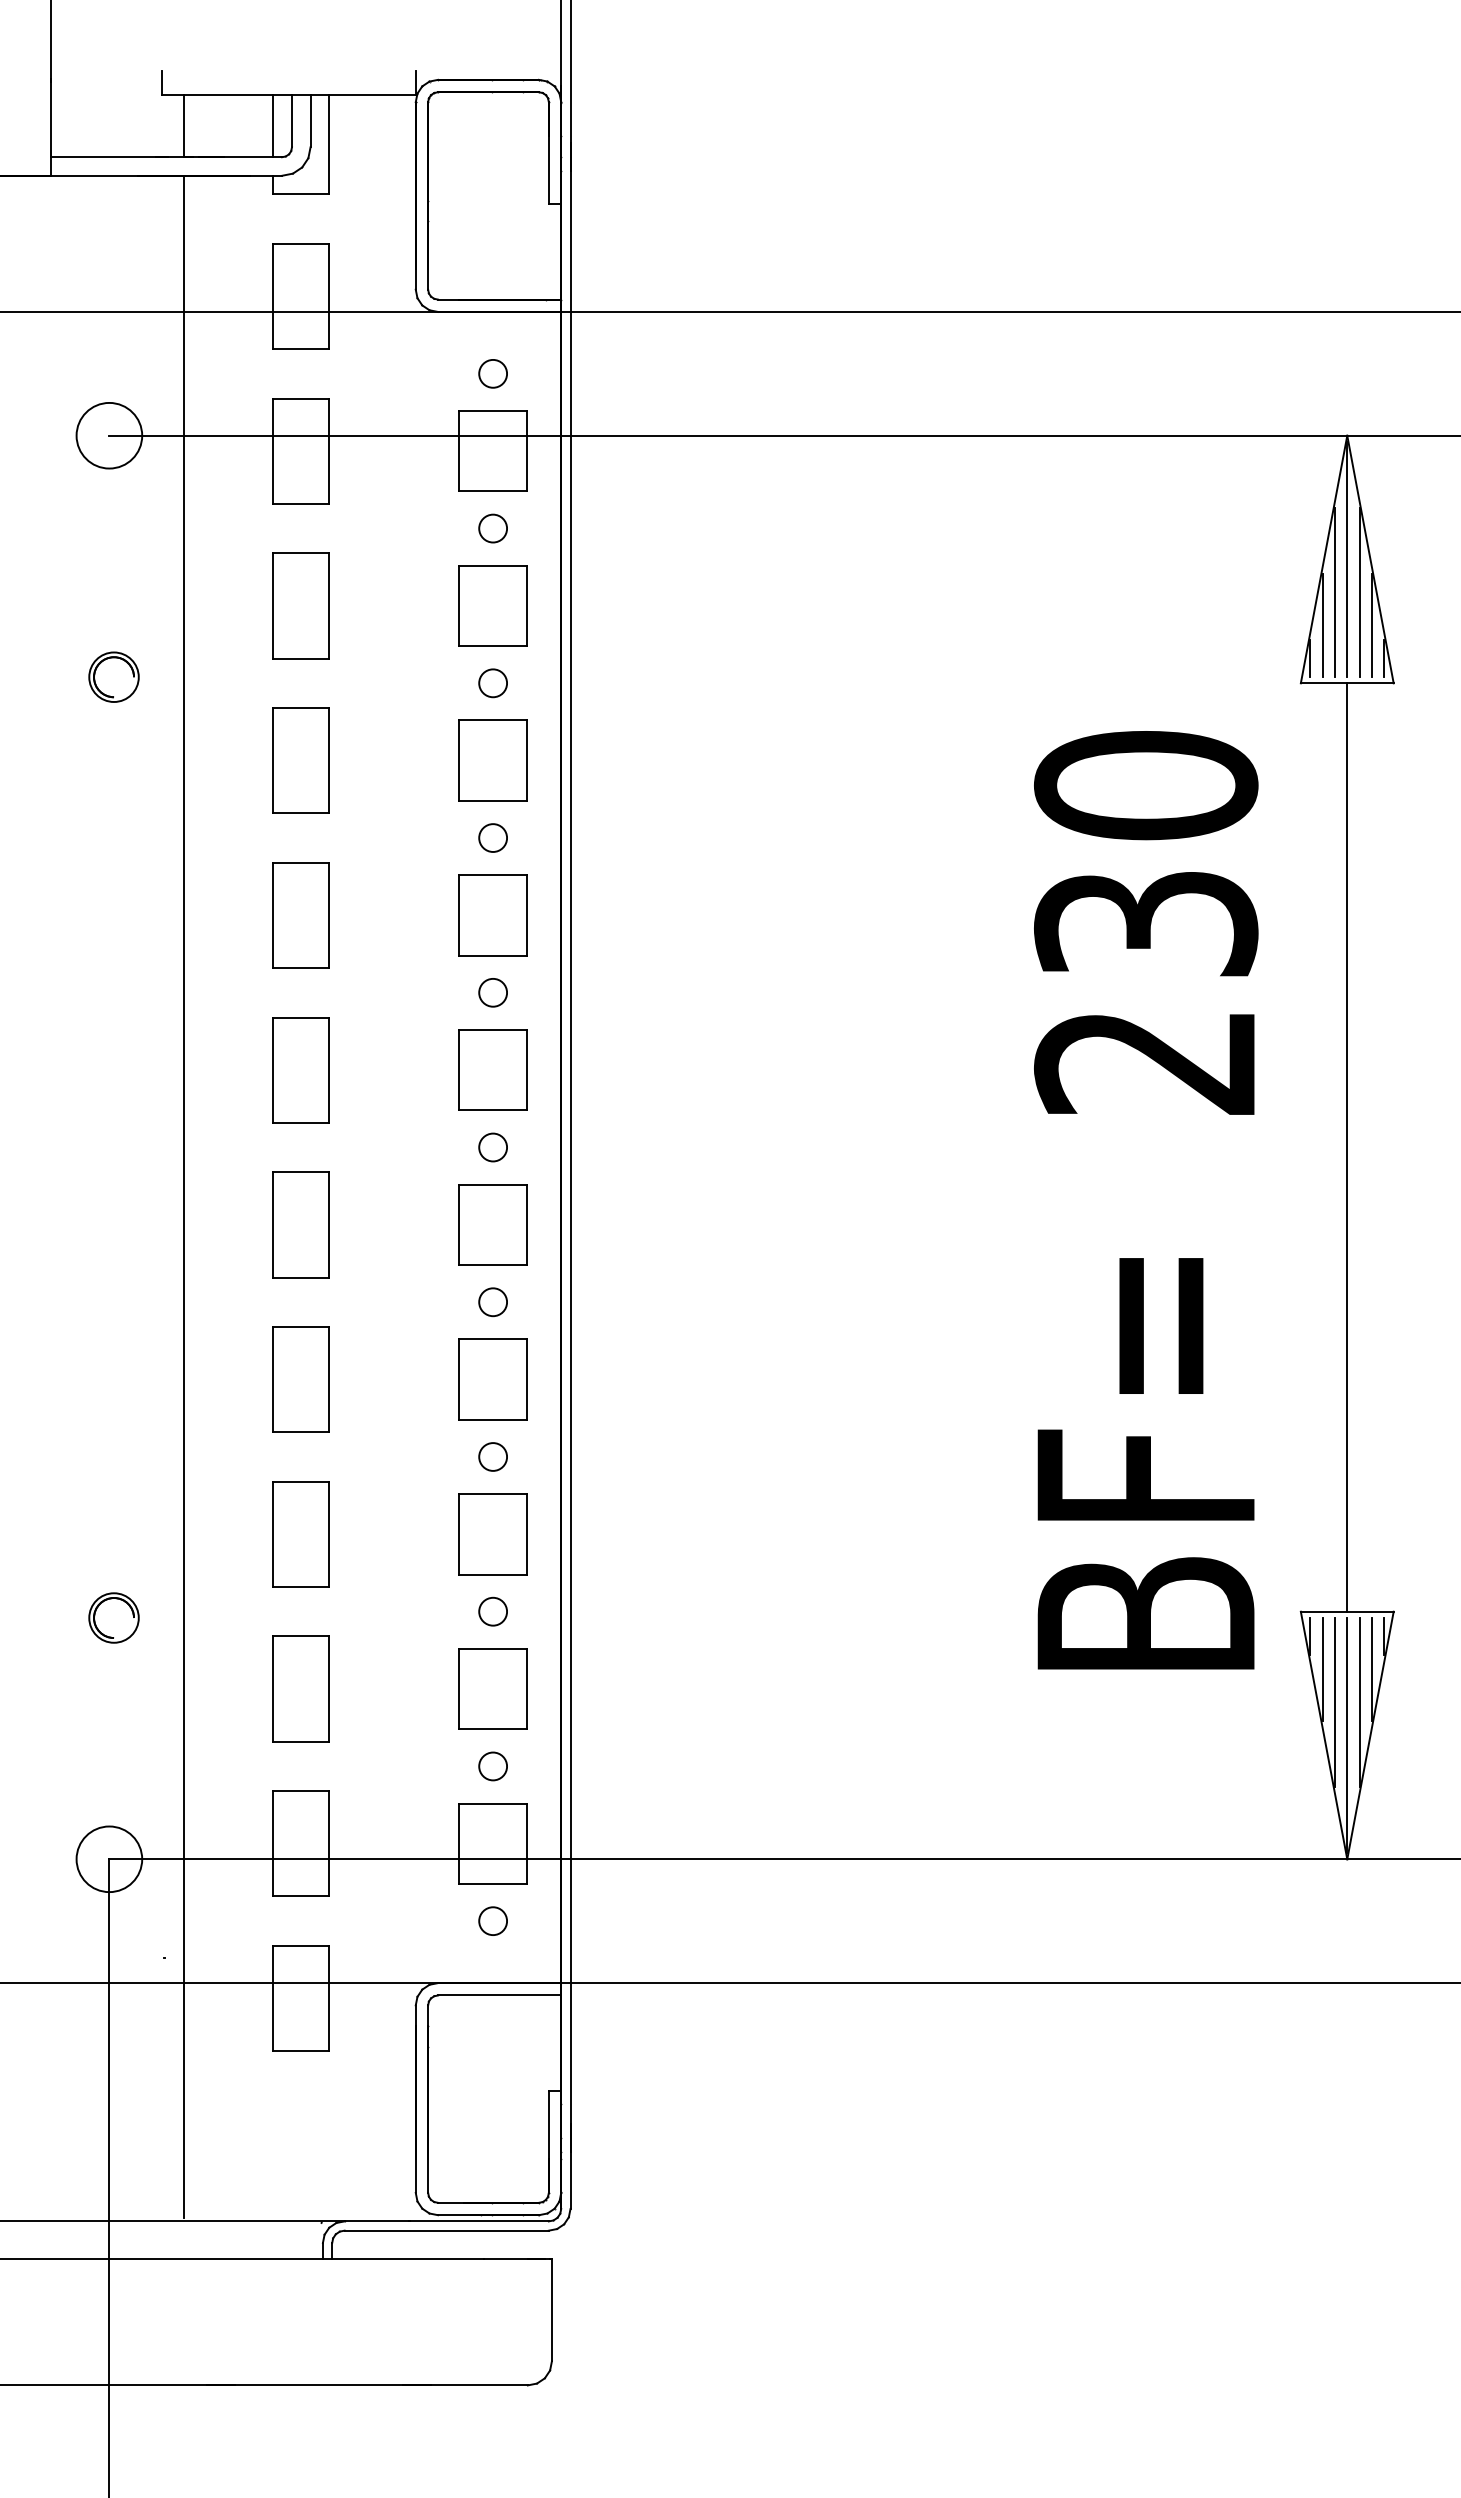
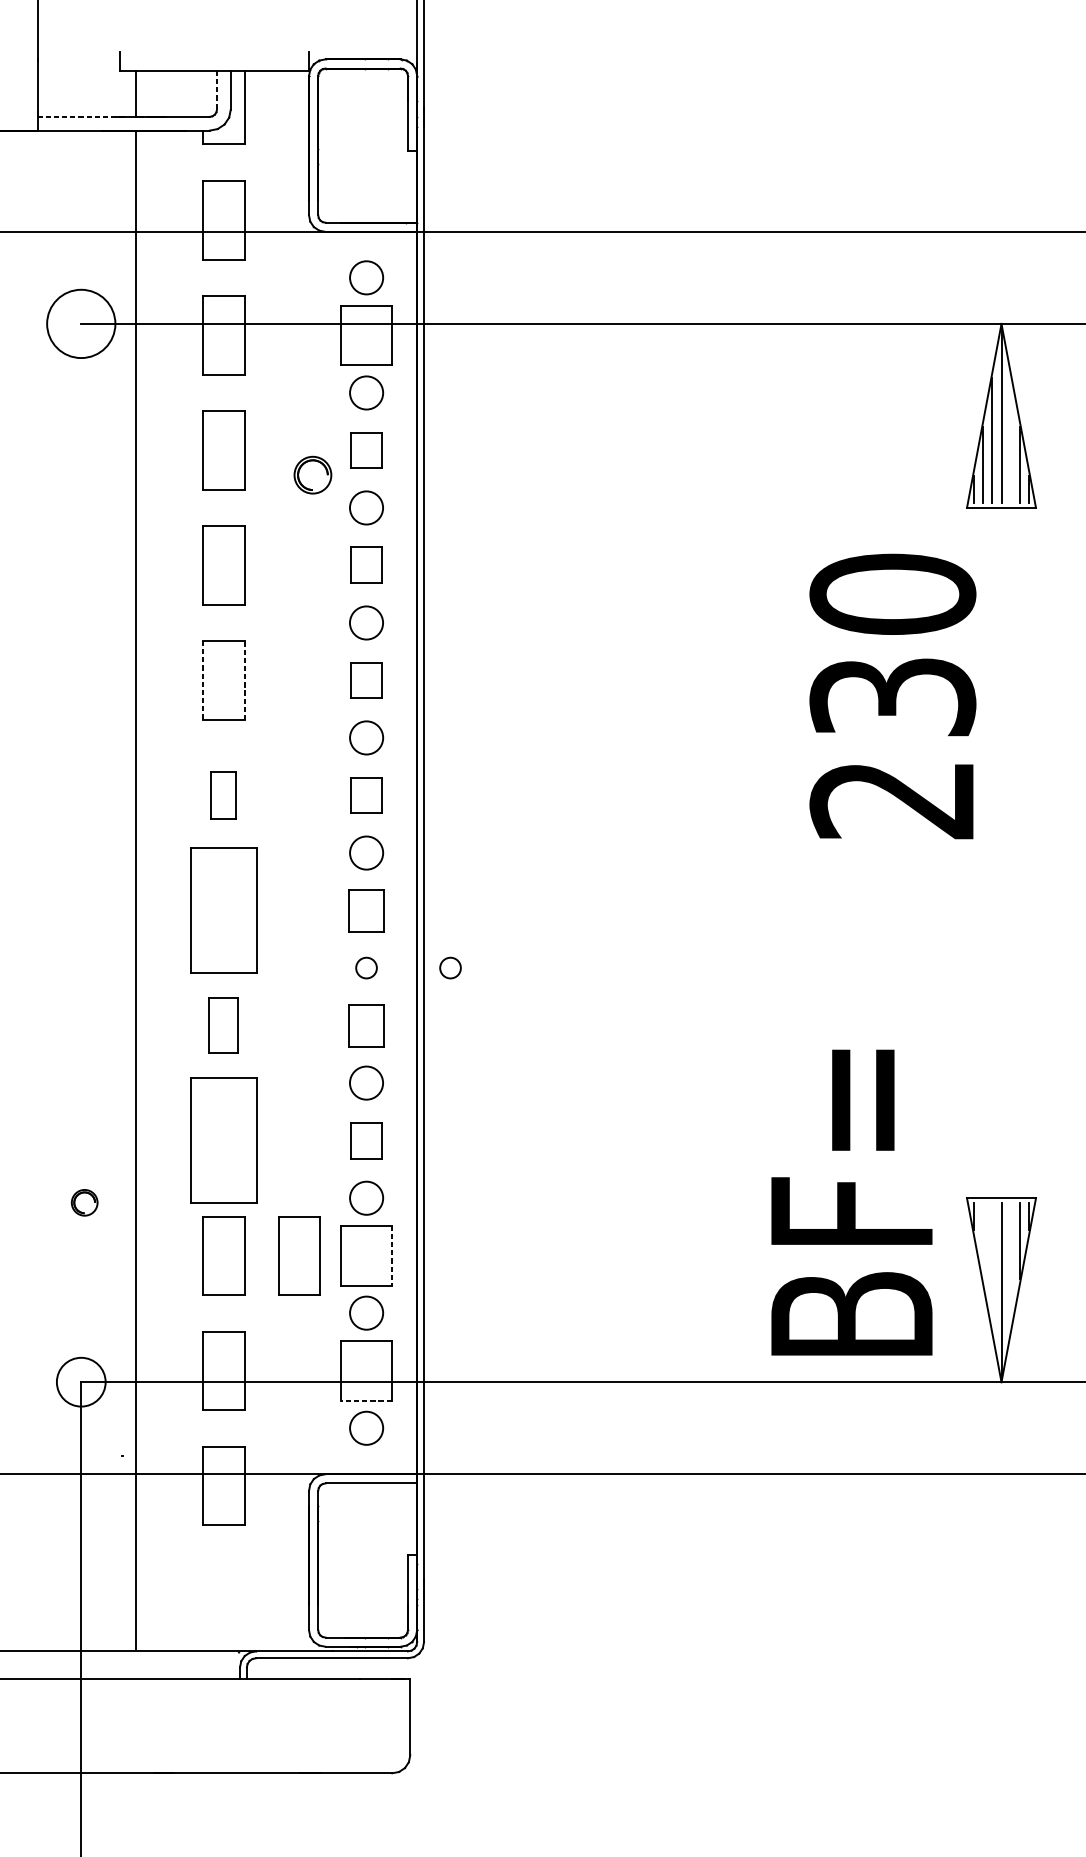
line: (291, 121) -> (216, 90), solid -> dashed
line: (273, 126) -> (203, 94), removed
line: (108, 157) -> (80, 117), solid -> dashed
circle: (492, 373) -> (366, 277), size x1.6
circle: (109, 435) -> (81, 323), size x1.4
circle: (492, 528) -> (366, 392), size x1.6
line: (1359, 592) -> (1010, 440), removed
part: (492, 605) -> (366, 450), size x0.6
part: (113, 676) -> (312, 474), moved
circle: (493, 683) -> (366, 508), size x1.6
part: (492, 760) -> (366, 565), size x0.6
circle: (493, 837) -> (366, 622), size x1.6
line: (273, 915) -> (203, 680), solid -> dashed
line: (329, 915) -> (244, 680), solid -> dashed
part: (492, 915) -> (366, 680), size x0.6
text: (1146, 922) -> (893, 696), moved
circle: (492, 992) -> (366, 737), size x1.6
part: (492, 1069) -> (366, 795), size x0.6
part: (300, 1070) -> (223, 795), size x0.6
circle: (492, 1147) -> (366, 853), size x1.6
line: (1347, 1147) -> (1001, 853), removed
part: (300, 1224) -> (223, 910), size x1.6
part: (492, 1224) -> (366, 910), size x0.7
circle: (605, 1302) -> (450, 968), added
part: (300, 1379) -> (223, 1025), size x0.7
part: (492, 1379) -> (366, 1025), size x0.7
circle: (493, 1456) -> (366, 1082), size x1.6
text: (1145, 1463) -> (851, 1202), moved
part: (300, 1534) -> (223, 1140), size x1.6
part: (492, 1534) -> (366, 1140), size x0.6
circle: (492, 1611) -> (366, 1197), size x1.6
part: (113, 1617) -> (84, 1202), size x0.7
line: (1322, 1669) -> (983, 1241), removed
part: (402, 1688) -> (299, 1255), added
line: (527, 1689) -> (392, 1255), solid -> dashed
line: (1334, 1702) -> (992, 1265), removed
line: (1359, 1702) -> (1010, 1265), removed
circle: (492, 1766) -> (366, 1313), size x1.6
line: (492, 1884) -> (366, 1400), solid -> dashed
circle: (492, 1920) -> (366, 1427), size x1.6

